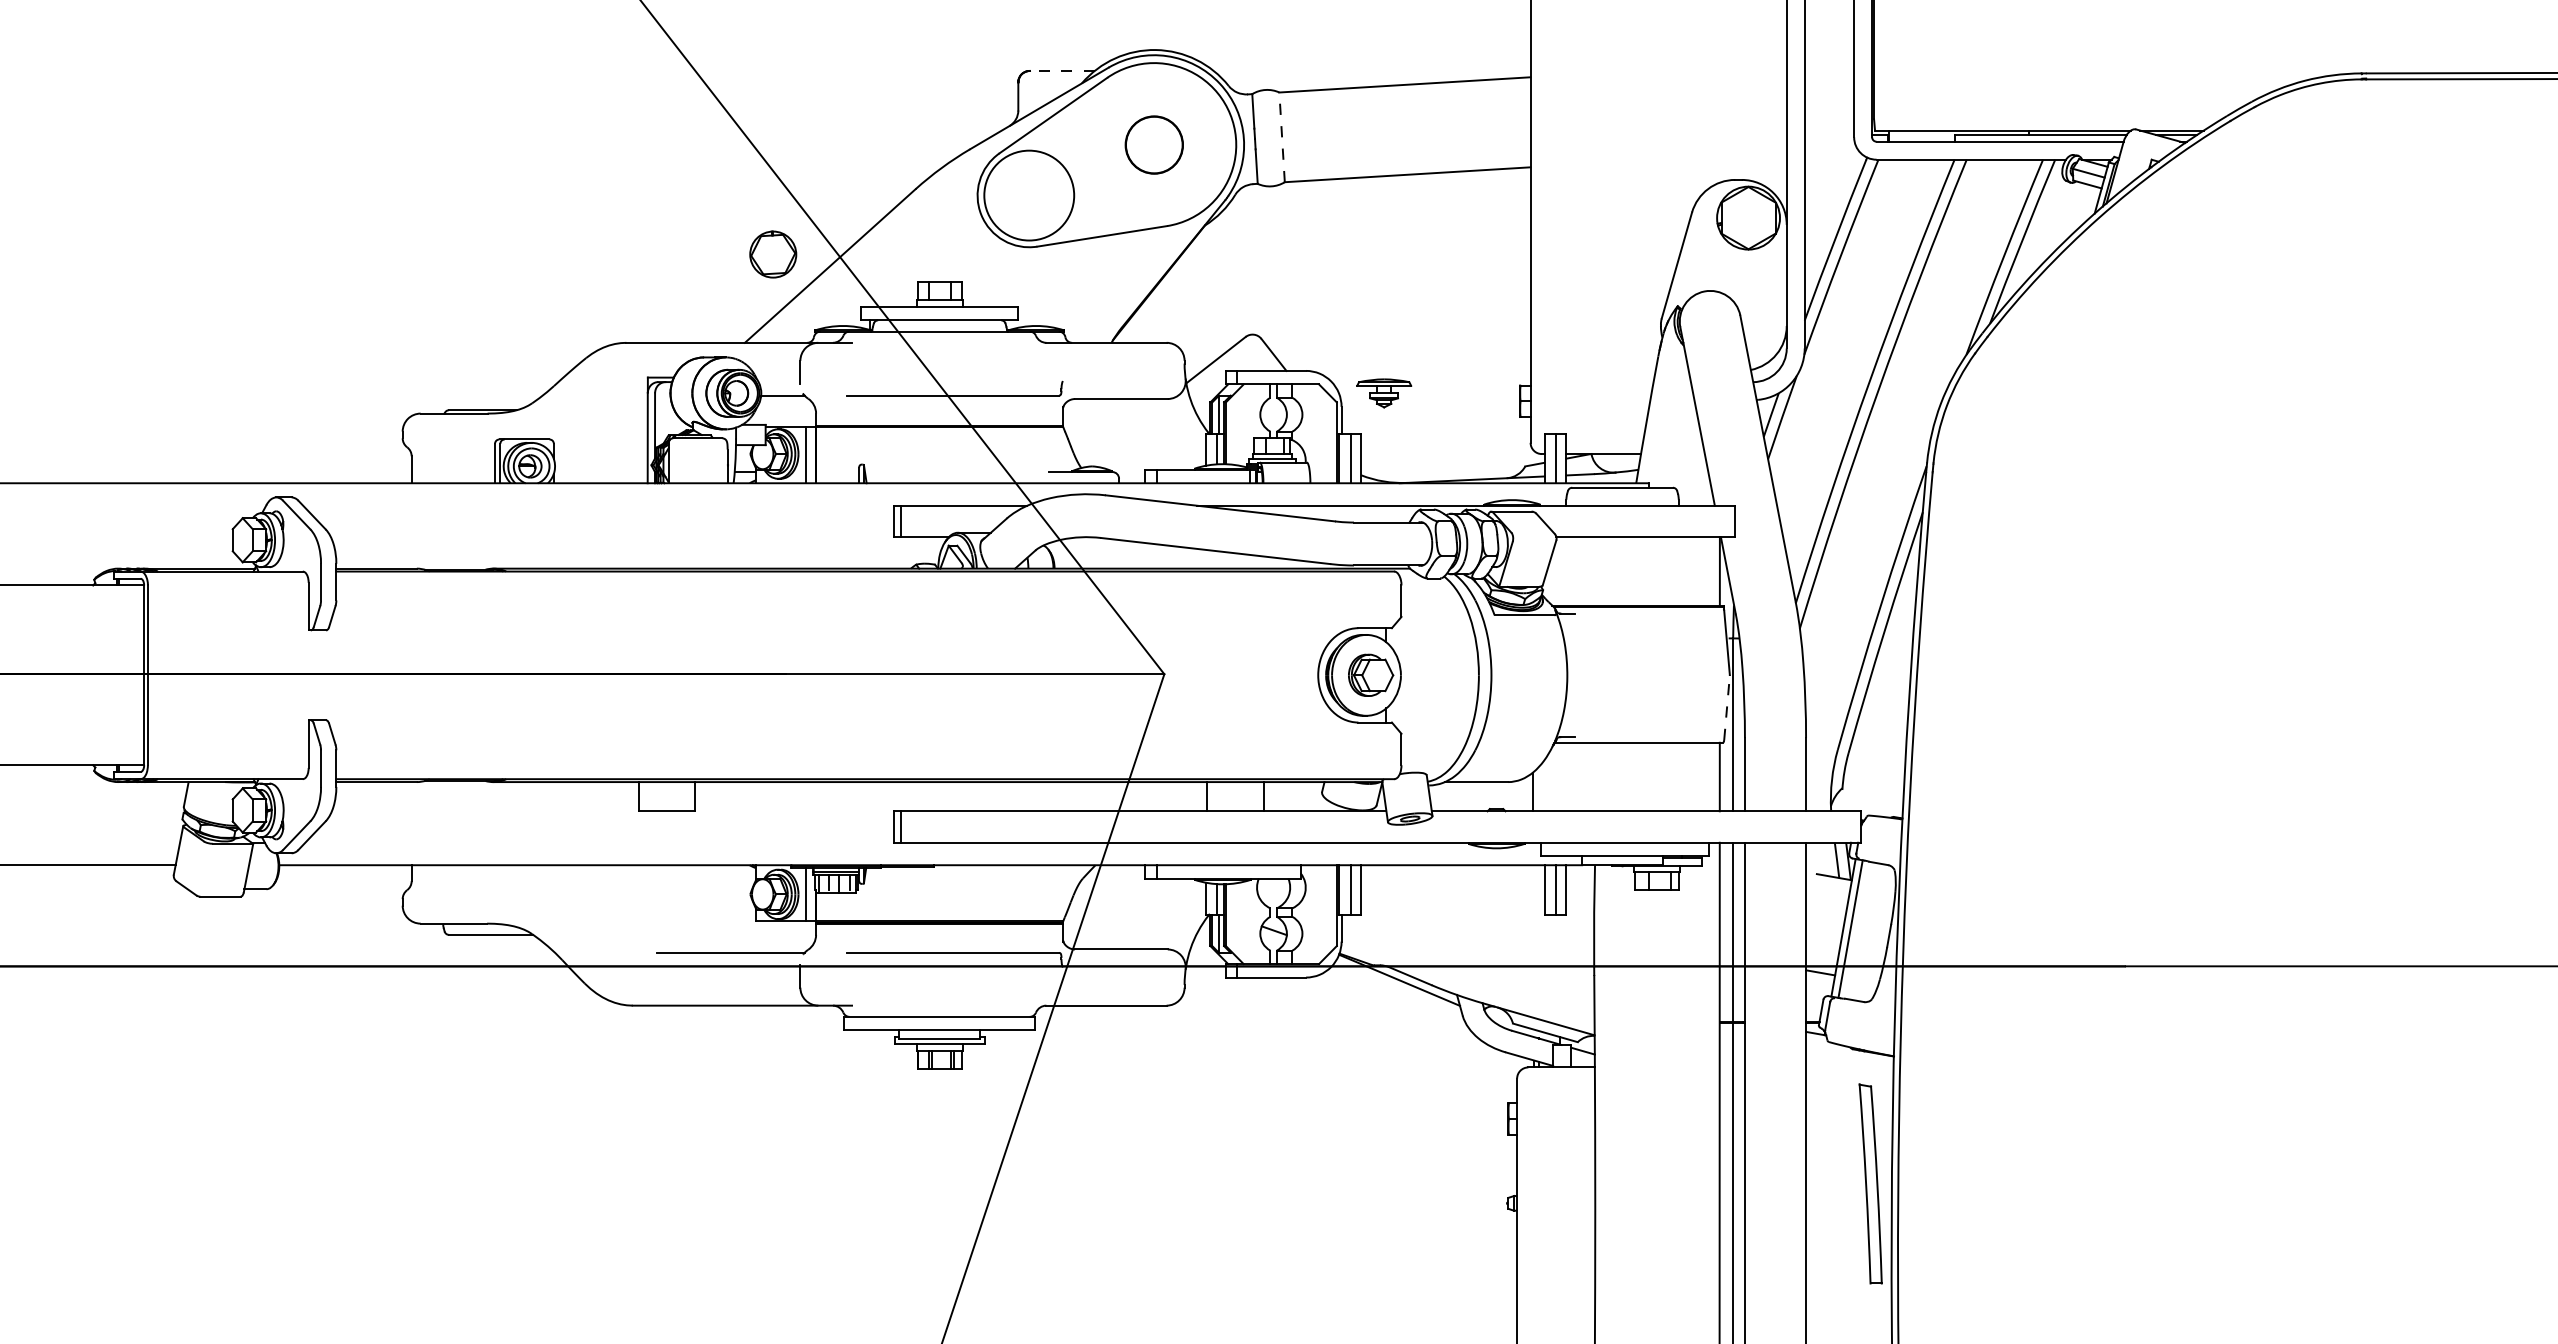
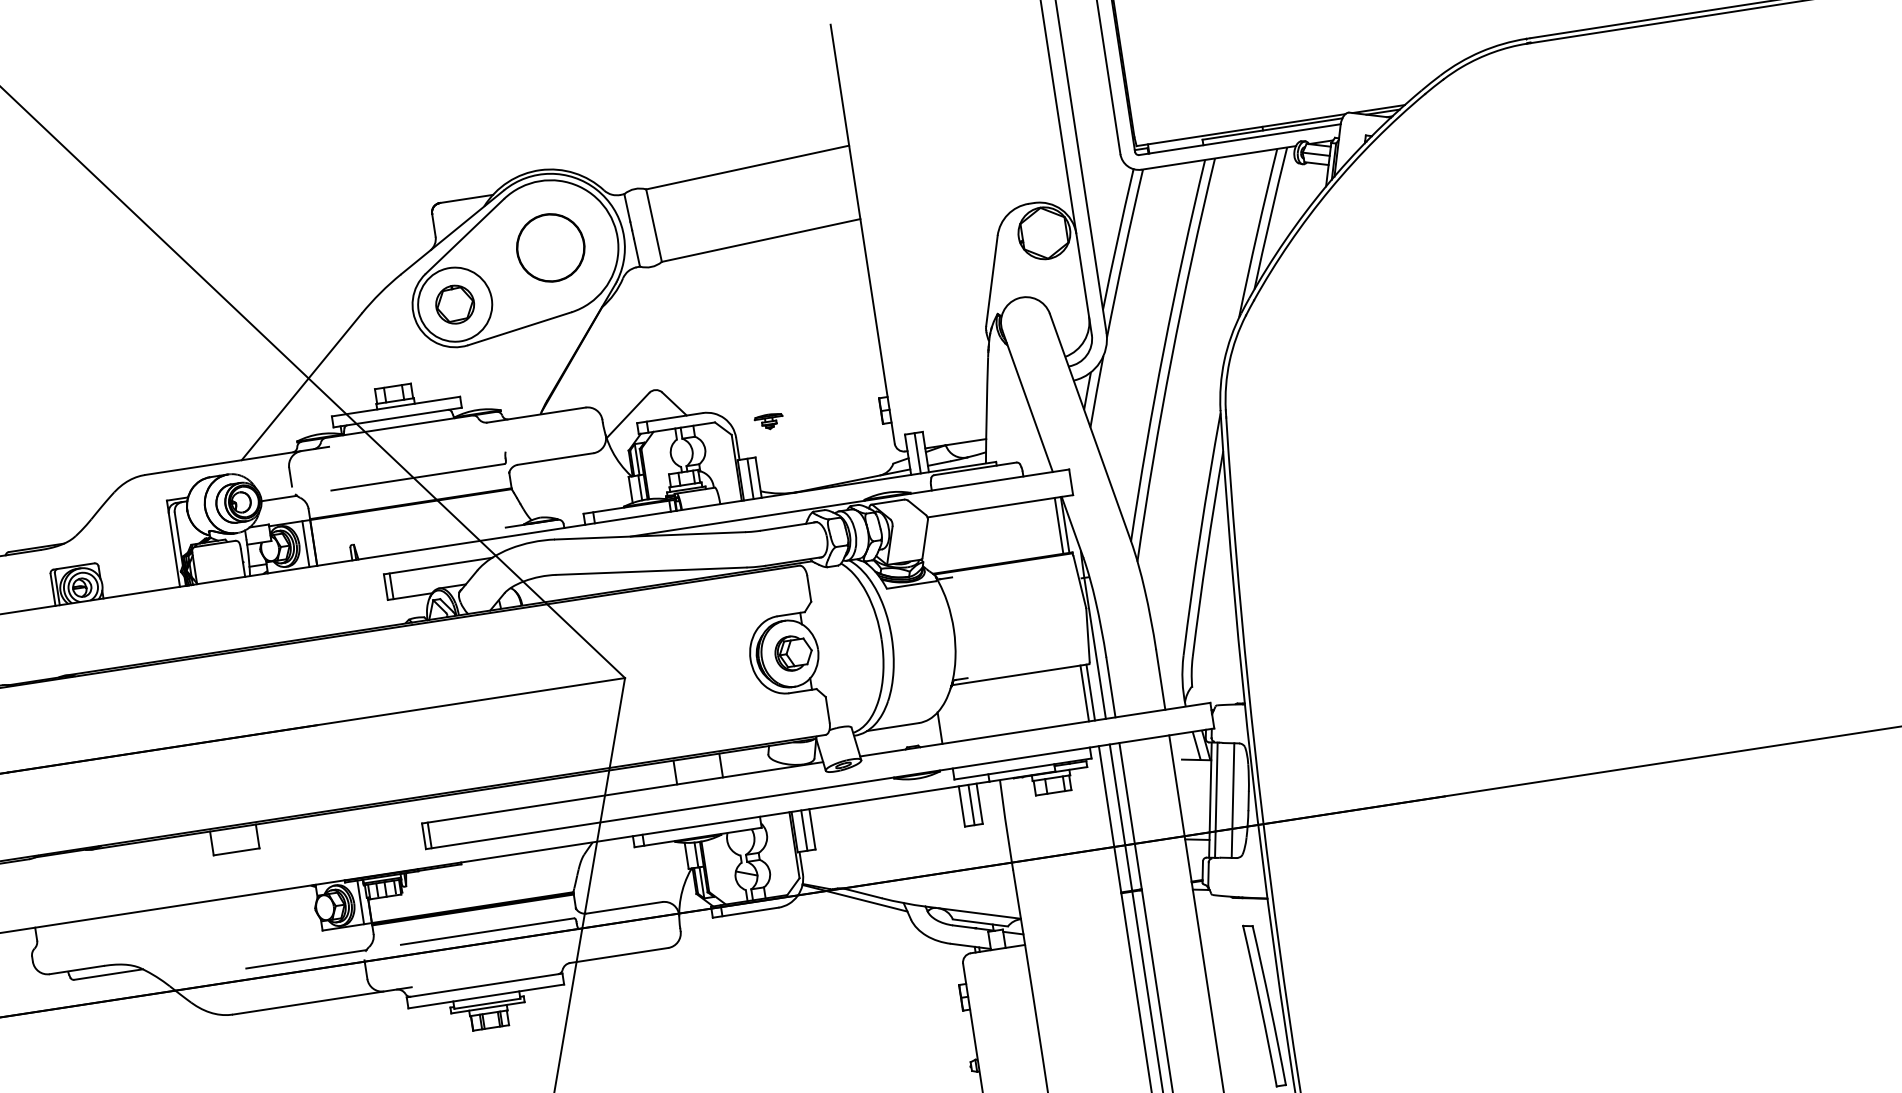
line: (1062, 70) -> (466, 198), dashed -> solid
line: (1282, 137) -> (654, 225), dashed -> solid
circle: (1154, 144) -> (550, 247), size x1.43
part: (773, 254) -> (455, 304), moved
part: (1383, 393) -> (768, 421), size x0.62
line: (1712, 571) -> (1059, 525), added
line: (1727, 707) -> (1088, 634), dashed -> solid
line: (1712, 776) -> (1084, 693), added
line: (1870, 932) -> (1232, 800), added

